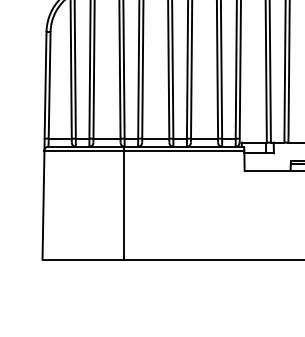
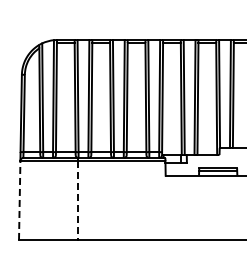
line: (43, 205) -> (19, 200), solid -> dashed
line: (124, 205) -> (78, 200), solid -> dashed

